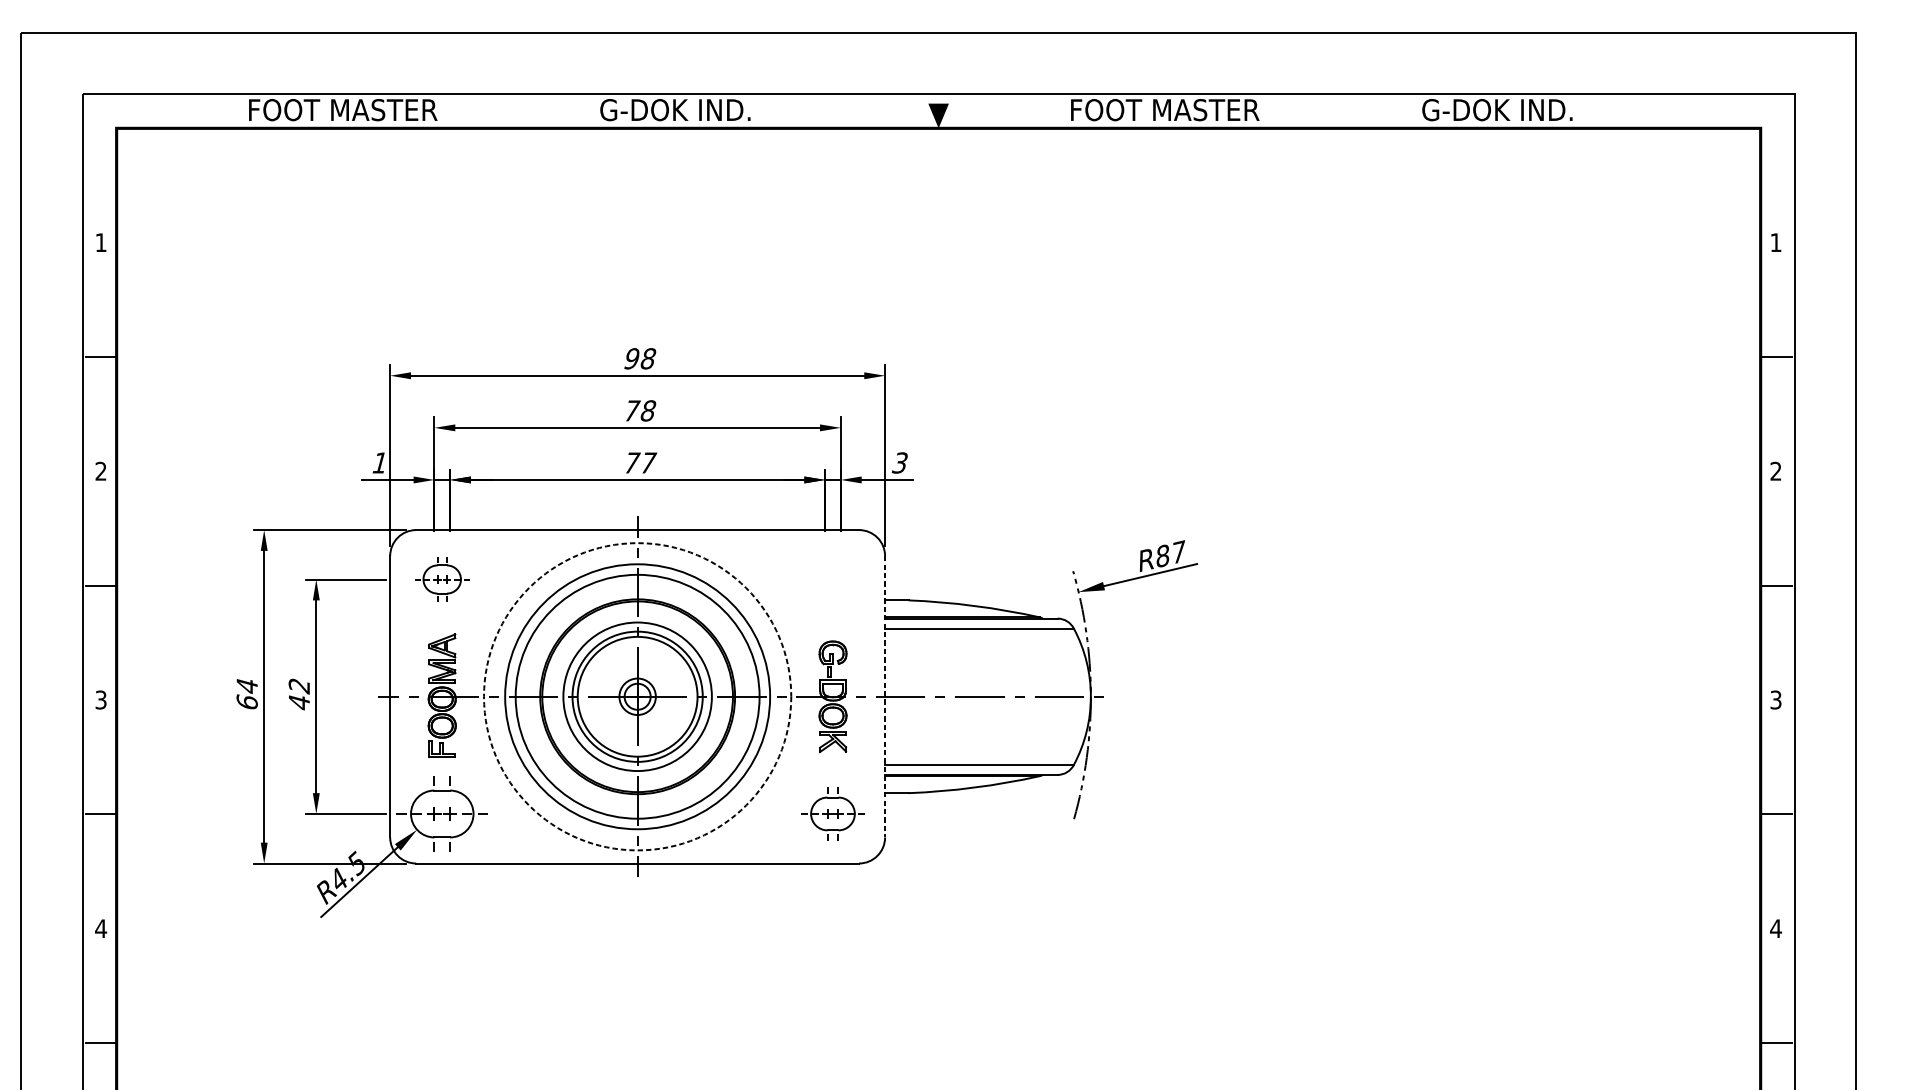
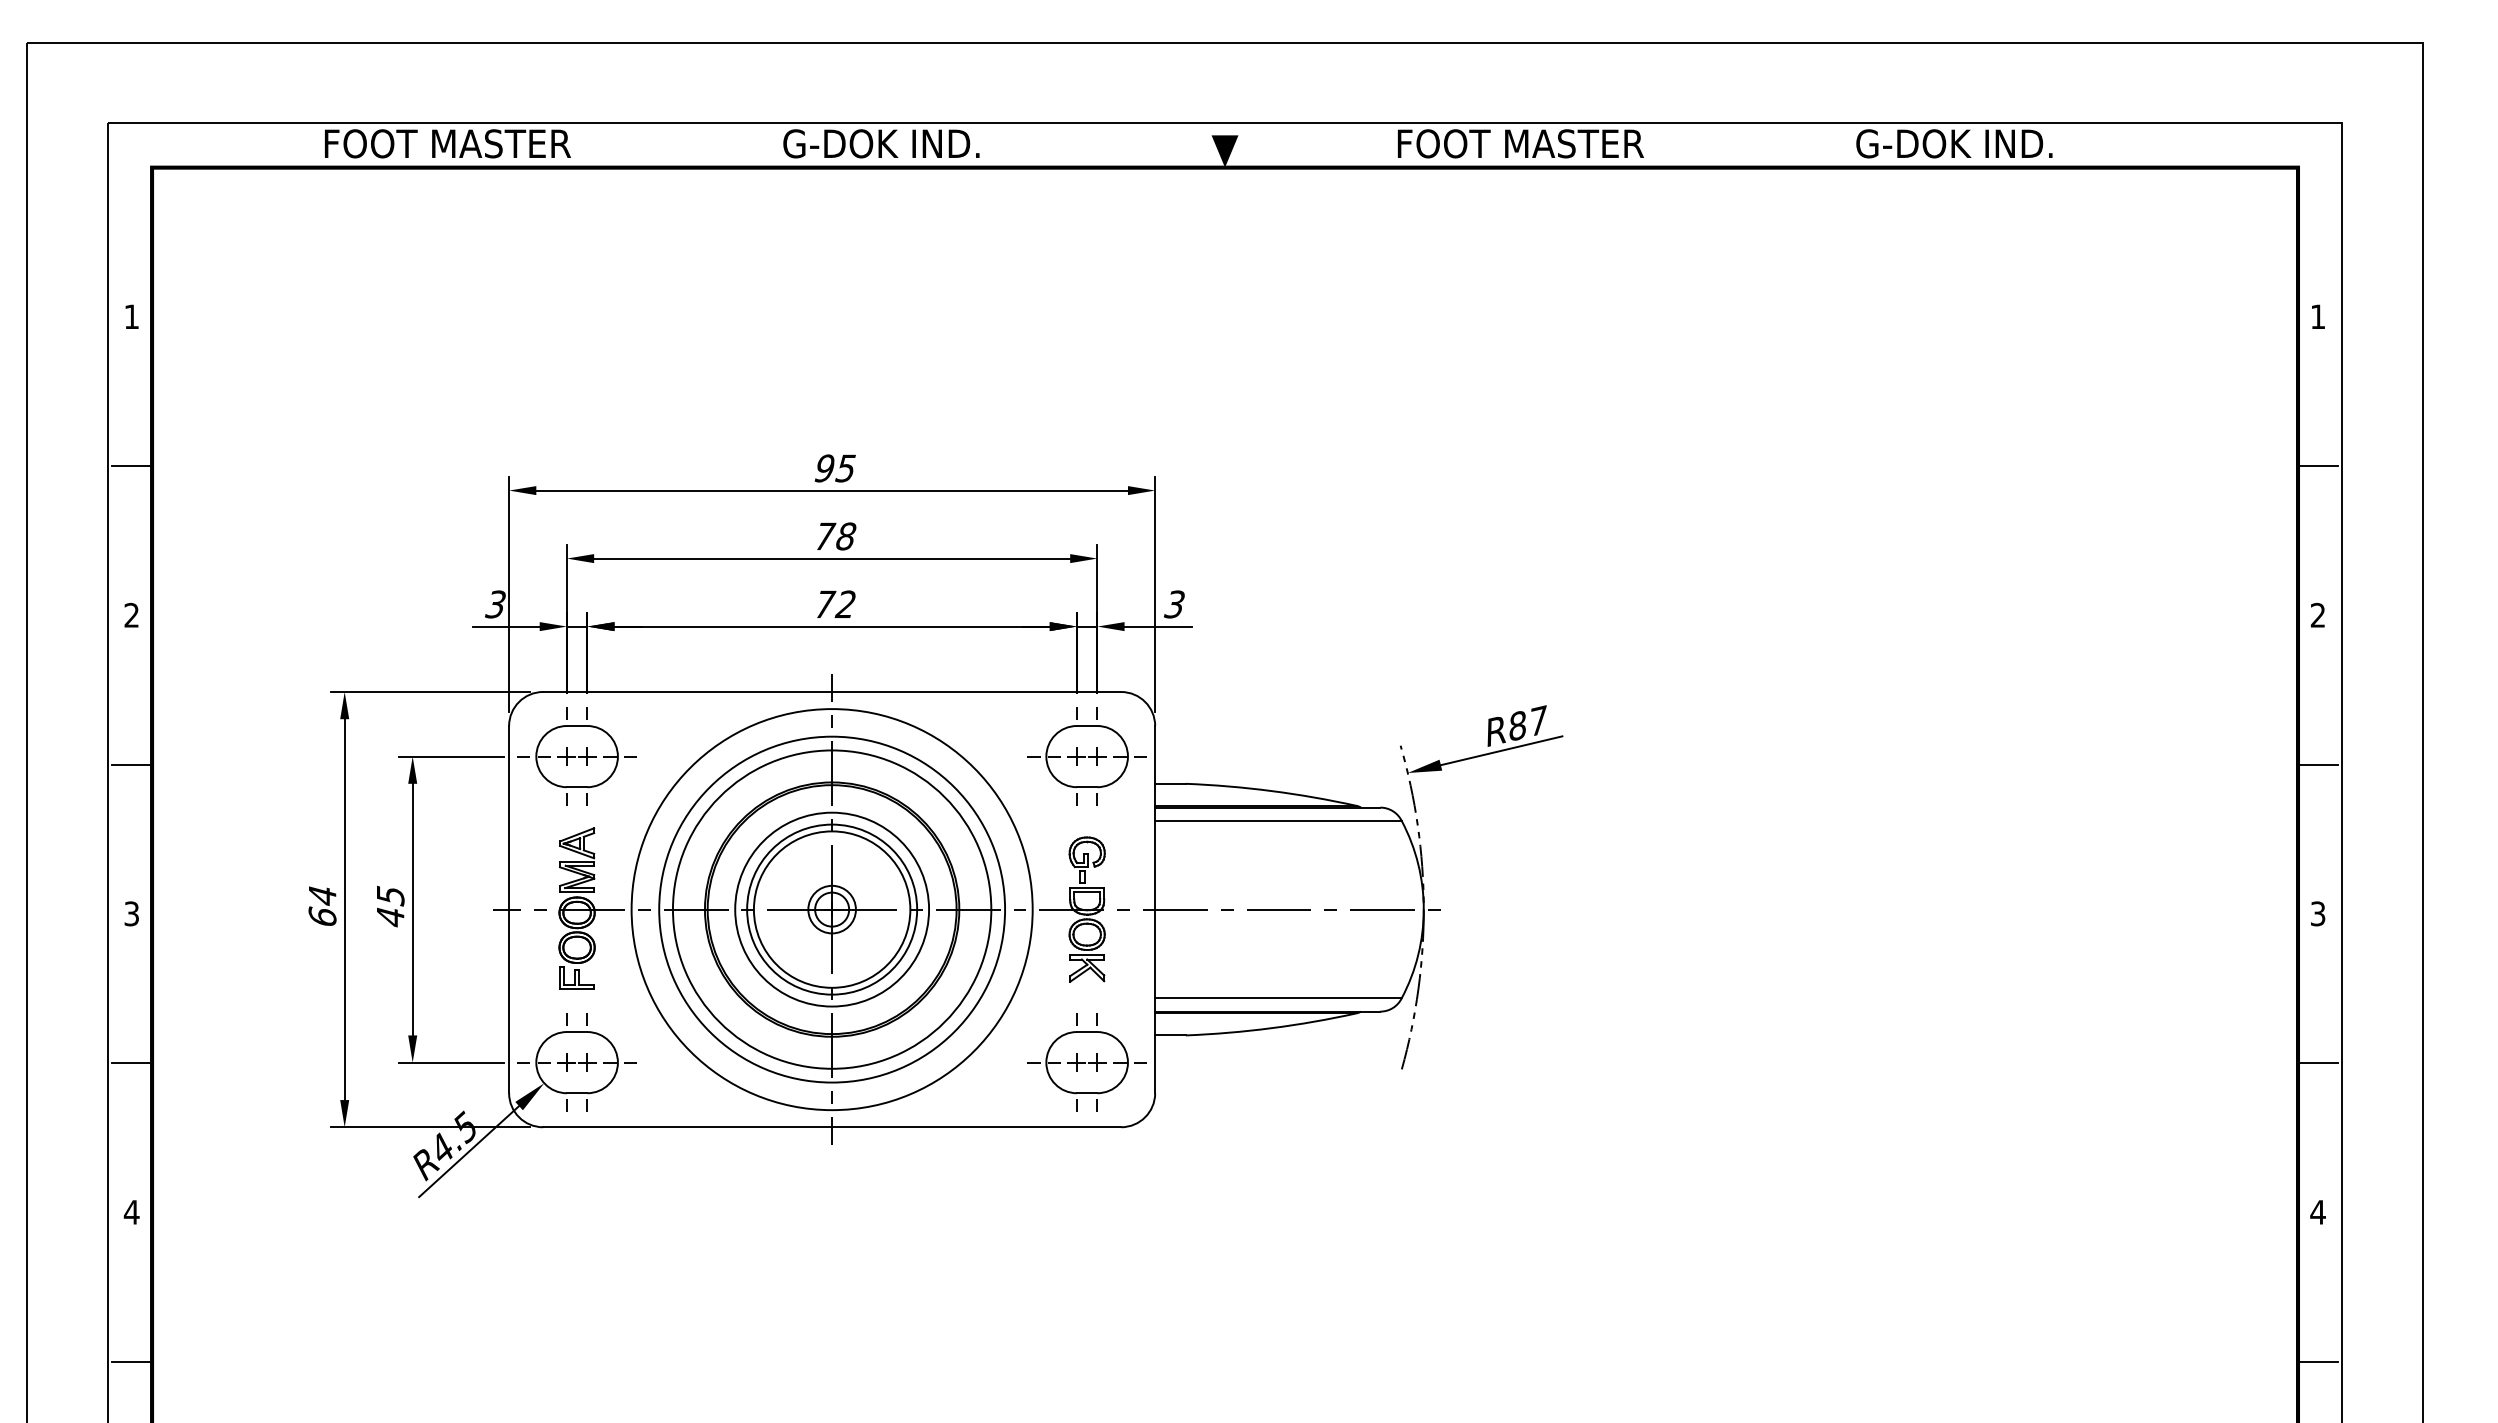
text: (647, 358) -> (845, 468), 98 -> 95
text: (647, 462) -> (845, 603), 77 -> 72
text: (379, 463) -> (495, 604), 1 -> 3
part: (441, 579) -> (576, 756), size x1.67
part: (832, 579) -> (1086, 756), added
text: (299, 685) -> (390, 895), 42 -> 45
circle: (637, 696) -> (831, 909), dashed -> solid
line: (885, 696) -> (1155, 909), dashed -> solid
part: (832, 813) -> (1086, 1062), size x1.43

